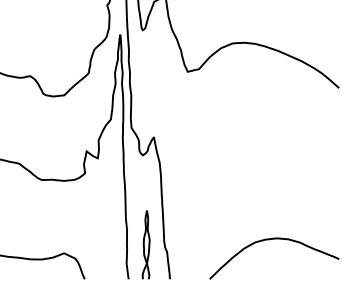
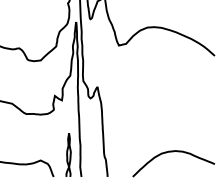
curve: (144, 243) -> (67, 154), moved

